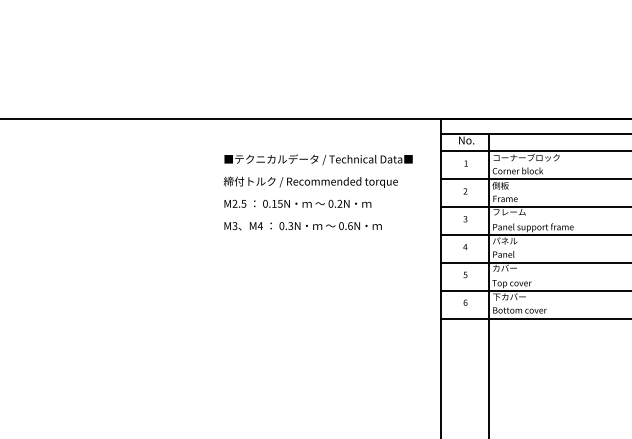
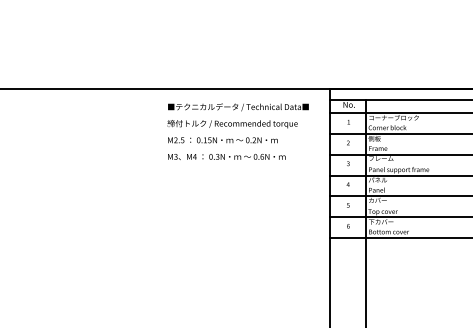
text: (317, 192) -> (237, 131), moved

